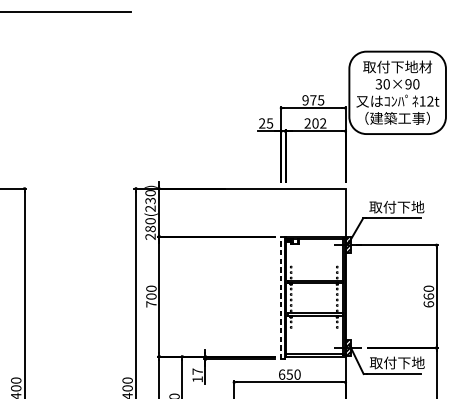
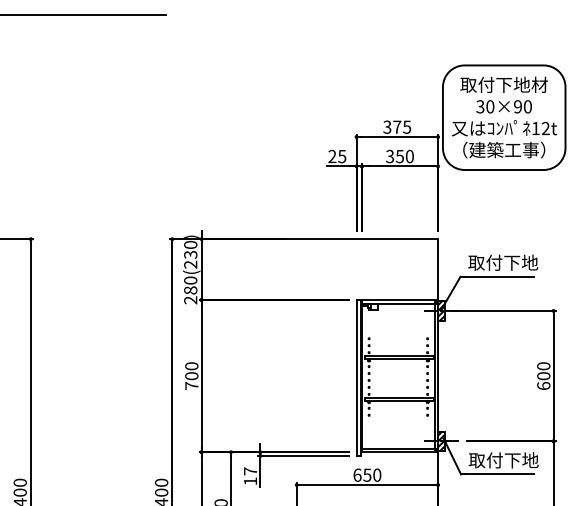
text: (305, 99) -> (387, 126), 975 -> 375
text: (315, 123) -> (399, 156), 202 -> 350
text: (428, 296) -> (543, 376), 660 -> 600
line: (281, 298) -> (356, 378), dashed -> solid

